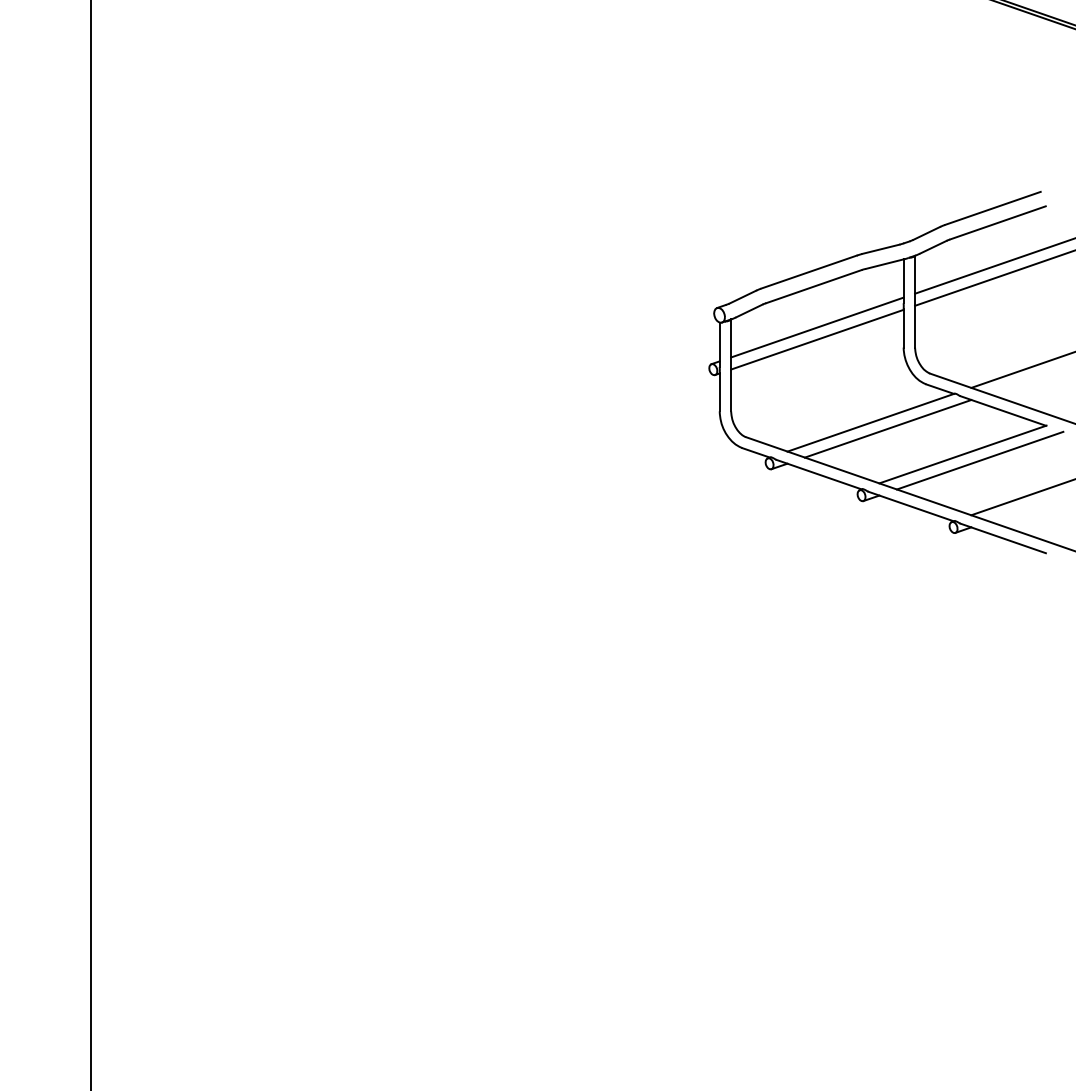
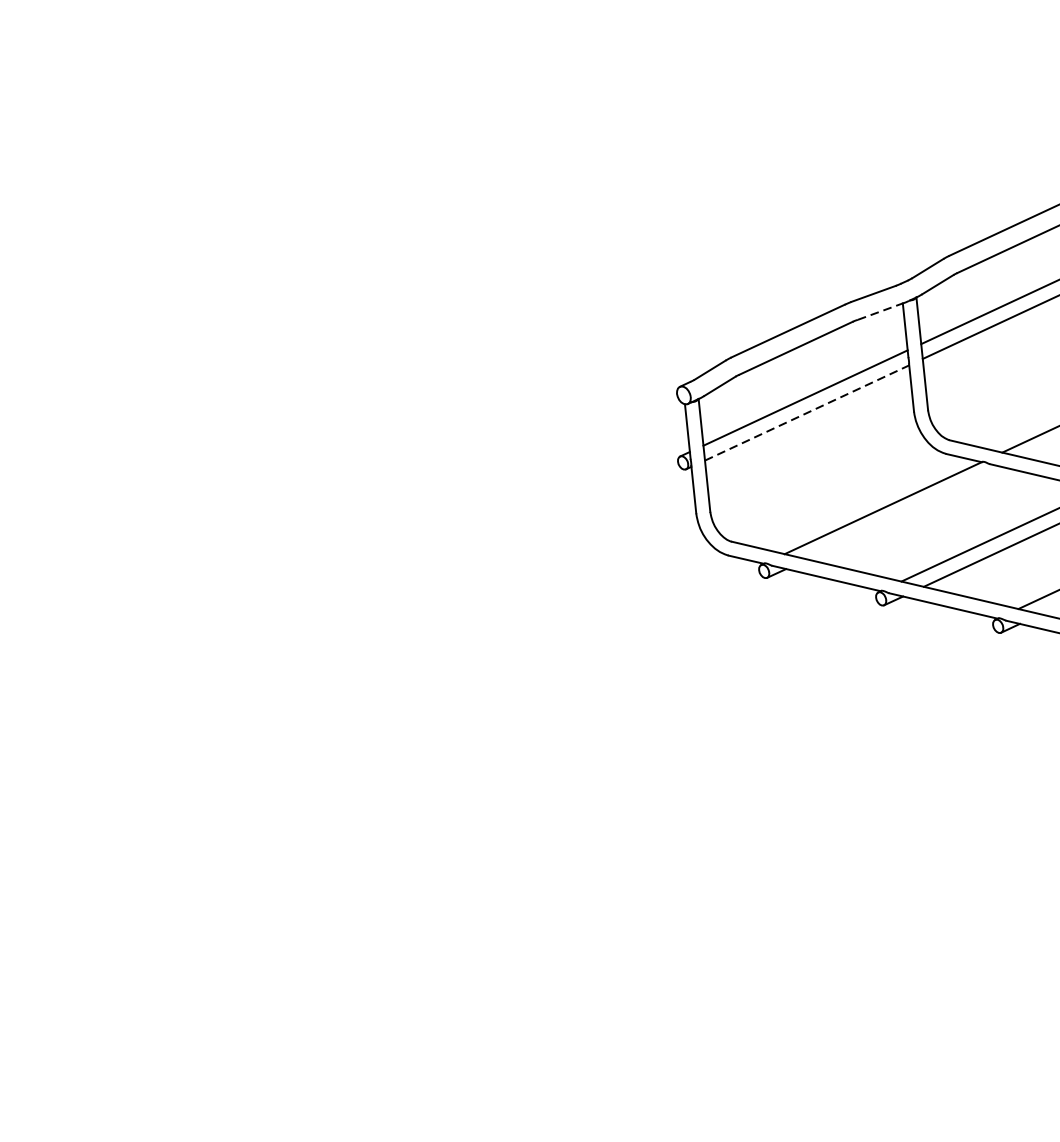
line: (885, 264) -> (881, 311), solid -> dashed
line: (817, 339) -> (807, 412), solid -> dashed
line: (887, 428) -> (904, 513), removed

